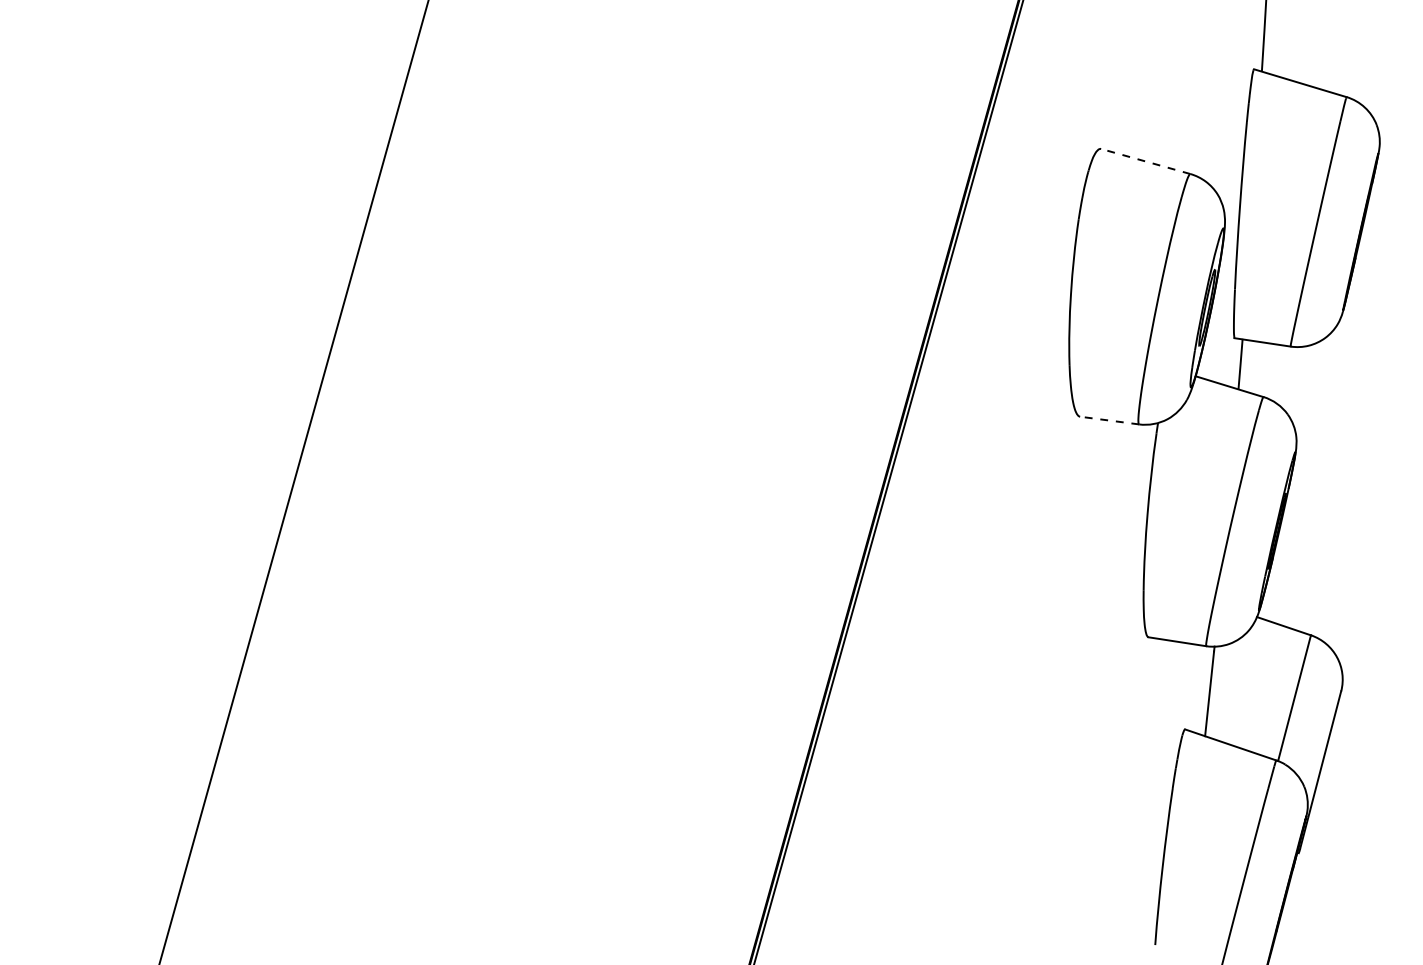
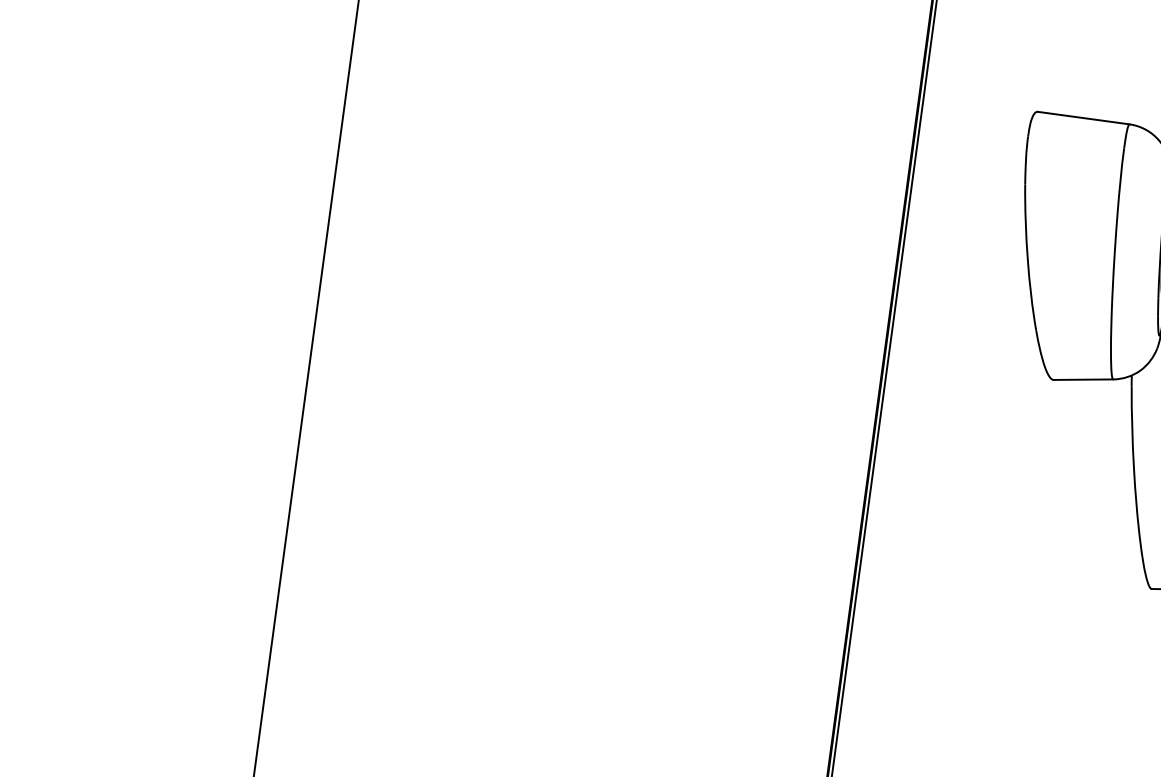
line: (1145, 161) -> (1083, 118), dashed -> solid
line: (1109, 420) -> (1083, 379), dashed -> solid

